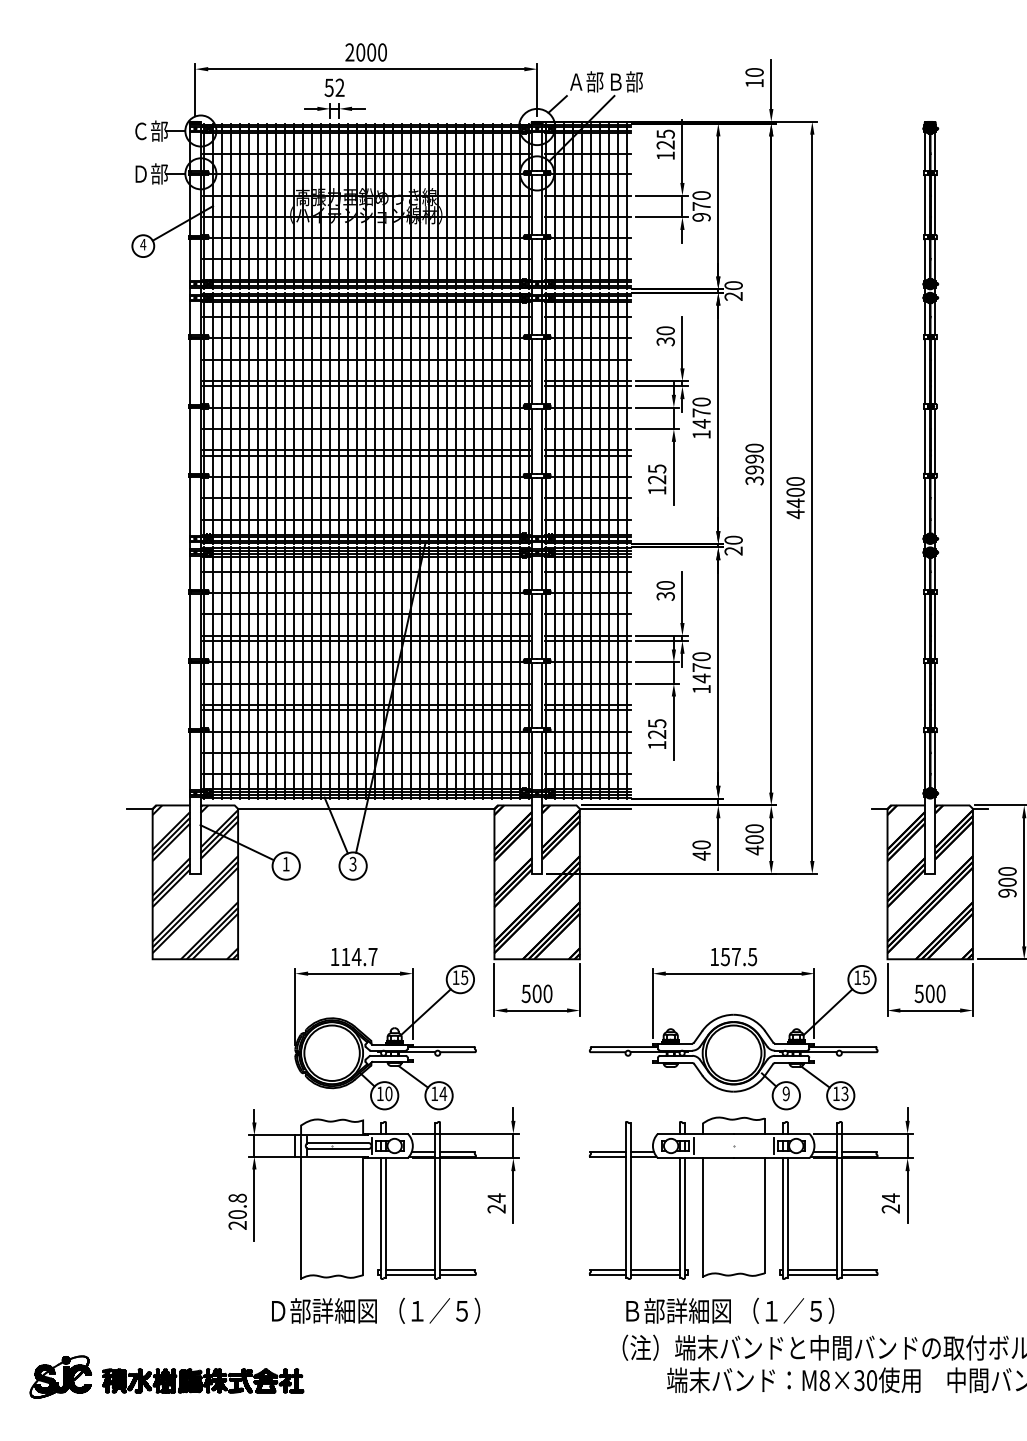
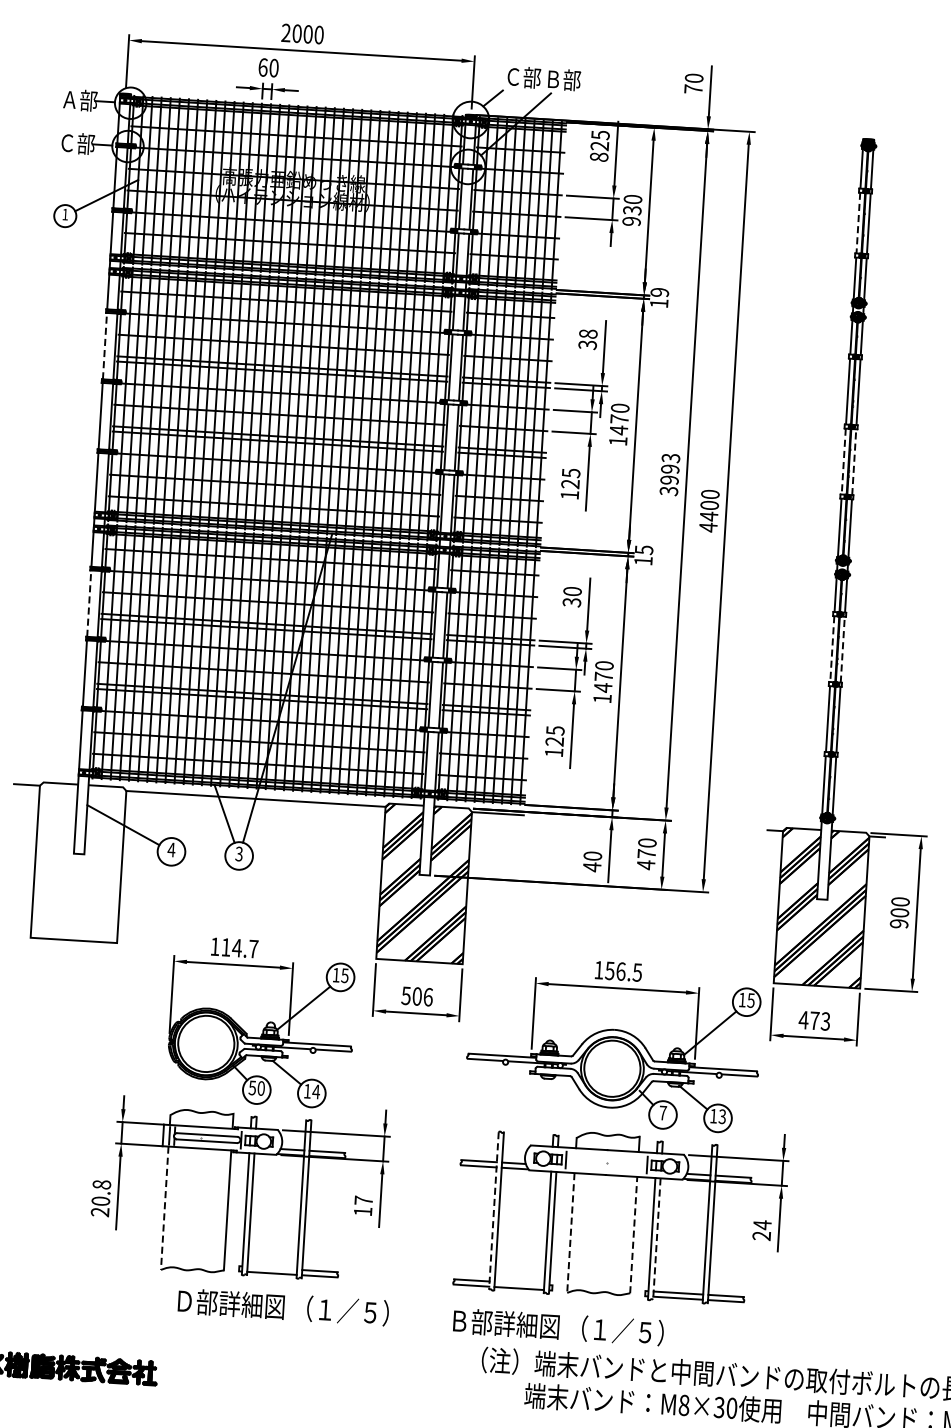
text: (576, 81) -> (513, 76), Ａ部 -> Ｃ部
text: (754, 82) -> (693, 88), 10 -> 70
text: (334, 87) -> (268, 67), 52 -> 60
text: (140, 131) -> (69, 99), Ｃ部 -> Ａ部
text: (665, 155) -> (598, 156), 125 -> 825
text: (140, 173) -> (66, 142), Ｄ部 -> Ｃ部
line: (925, 205) -> (858, 223), solid -> dashed
text: (701, 206) -> (632, 210), 970 -> 930
text: (143, 244) -> (65, 214), 4 -> 1
text: (733, 290) -> (659, 297), 20 -> 19
text: (665, 330) -> (588, 333), 30 -> 38
line: (190, 371) -> (105, 345), solid -> dashed
line: (925, 441) -> (844, 462), solid -> dashed
line: (935, 441) -> (854, 462), solid -> dashed
text: (754, 447) -> (670, 457), 3990 -> 3993
text: (733, 545) -> (643, 555), 20 -> 15
line: (190, 626) -> (89, 603), solid -> dashed
line: (925, 626) -> (832, 649), solid -> dashed
line: (935, 626) -> (842, 649), solid -> dashed
text: (754, 839) -> (646, 853), 400 -> 470
text: (285, 864) -> (170, 850), 1 -> 4
hatch: (195, 882) -> (78, 862), removed
text: (736, 956) -> (621, 971), 157.5 -> 156.5
text: (547, 993) -> (427, 996), 500 -> 506
text: (929, 993) -> (814, 1020), 500 -> 473
text: (379, 1093) -> (251, 1087), 10 -> 50
text: (785, 1093) -> (662, 1112), 9 -> 7
line: (625, 1200) -> (493, 1210), solid -> dashed
text: (496, 1203) -> (363, 1206), 24 -> 17
line: (764, 1215) -> (633, 1234), solid -> dashed
line: (301, 1217) -> (165, 1208), solid -> dashed
line: (702, 1218) -> (570, 1233), solid -> dashed
line: (787, 1218) -> (656, 1239), solid -> dashed
line: (410, 1270) -> (272, 1268), removed
line: (654, 1270) -> (518, 1283), removed
text: (376, 1310) -> (284, 1306), moved
text: (730, 1310) -> (558, 1326), moved

